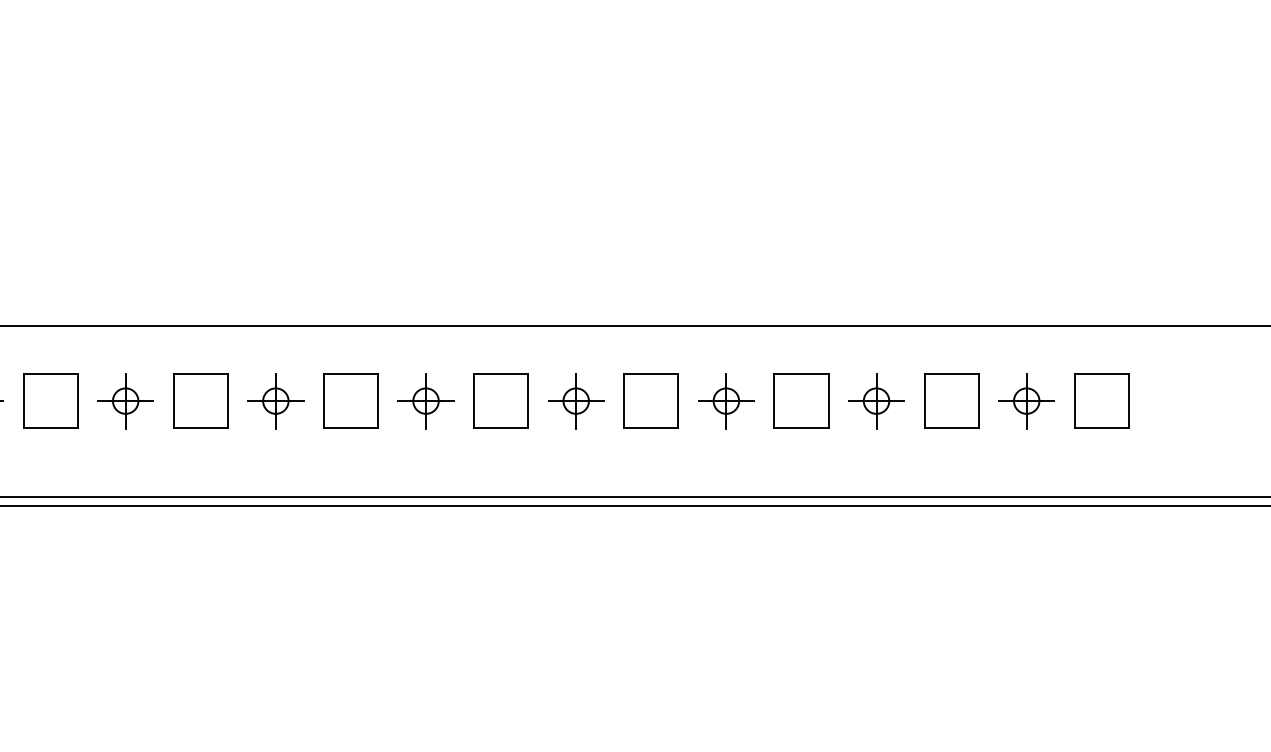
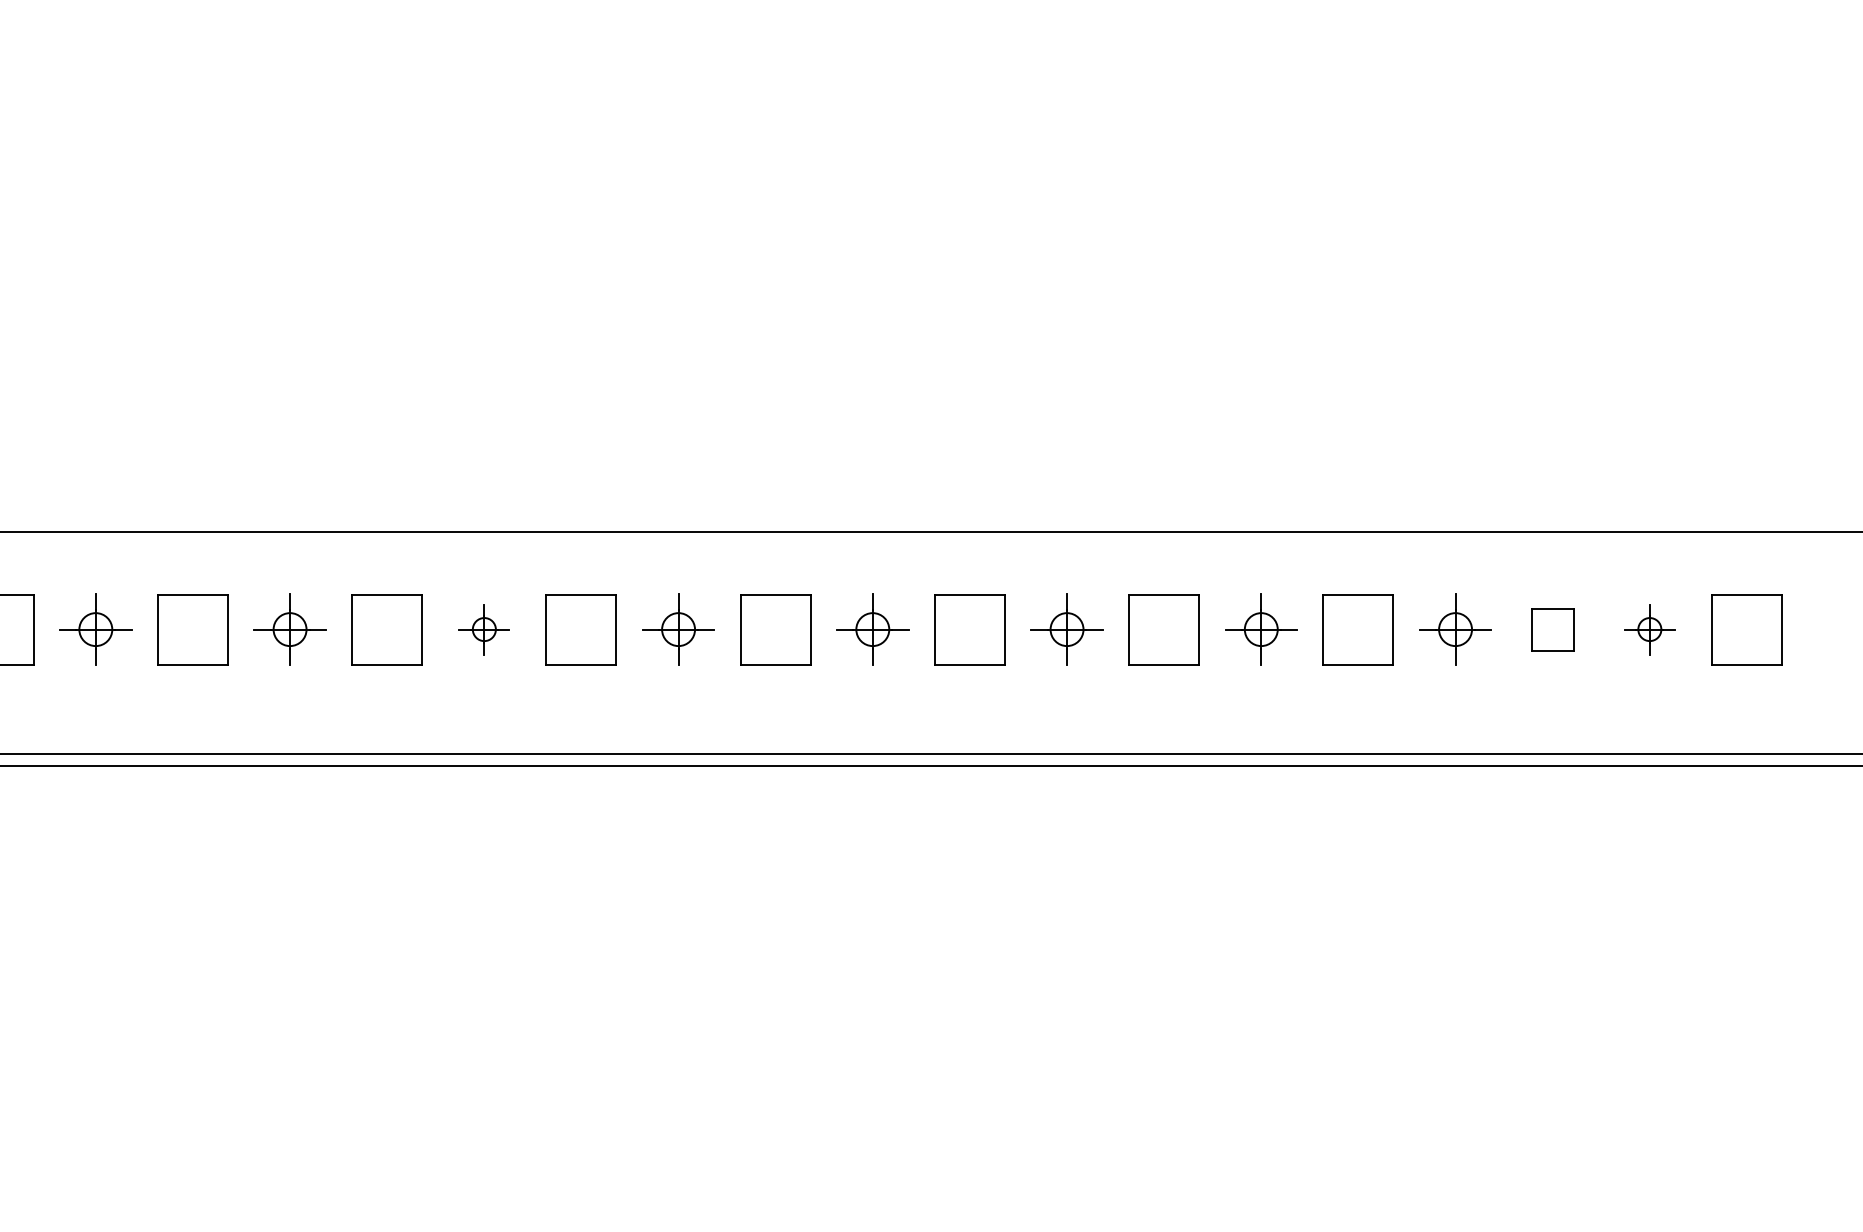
part: (125, 401) -> (484, 629), size x0.7
part: (951, 401) -> (1552, 629), size x0.6
part: (1026, 401) -> (1649, 629), size x0.7

